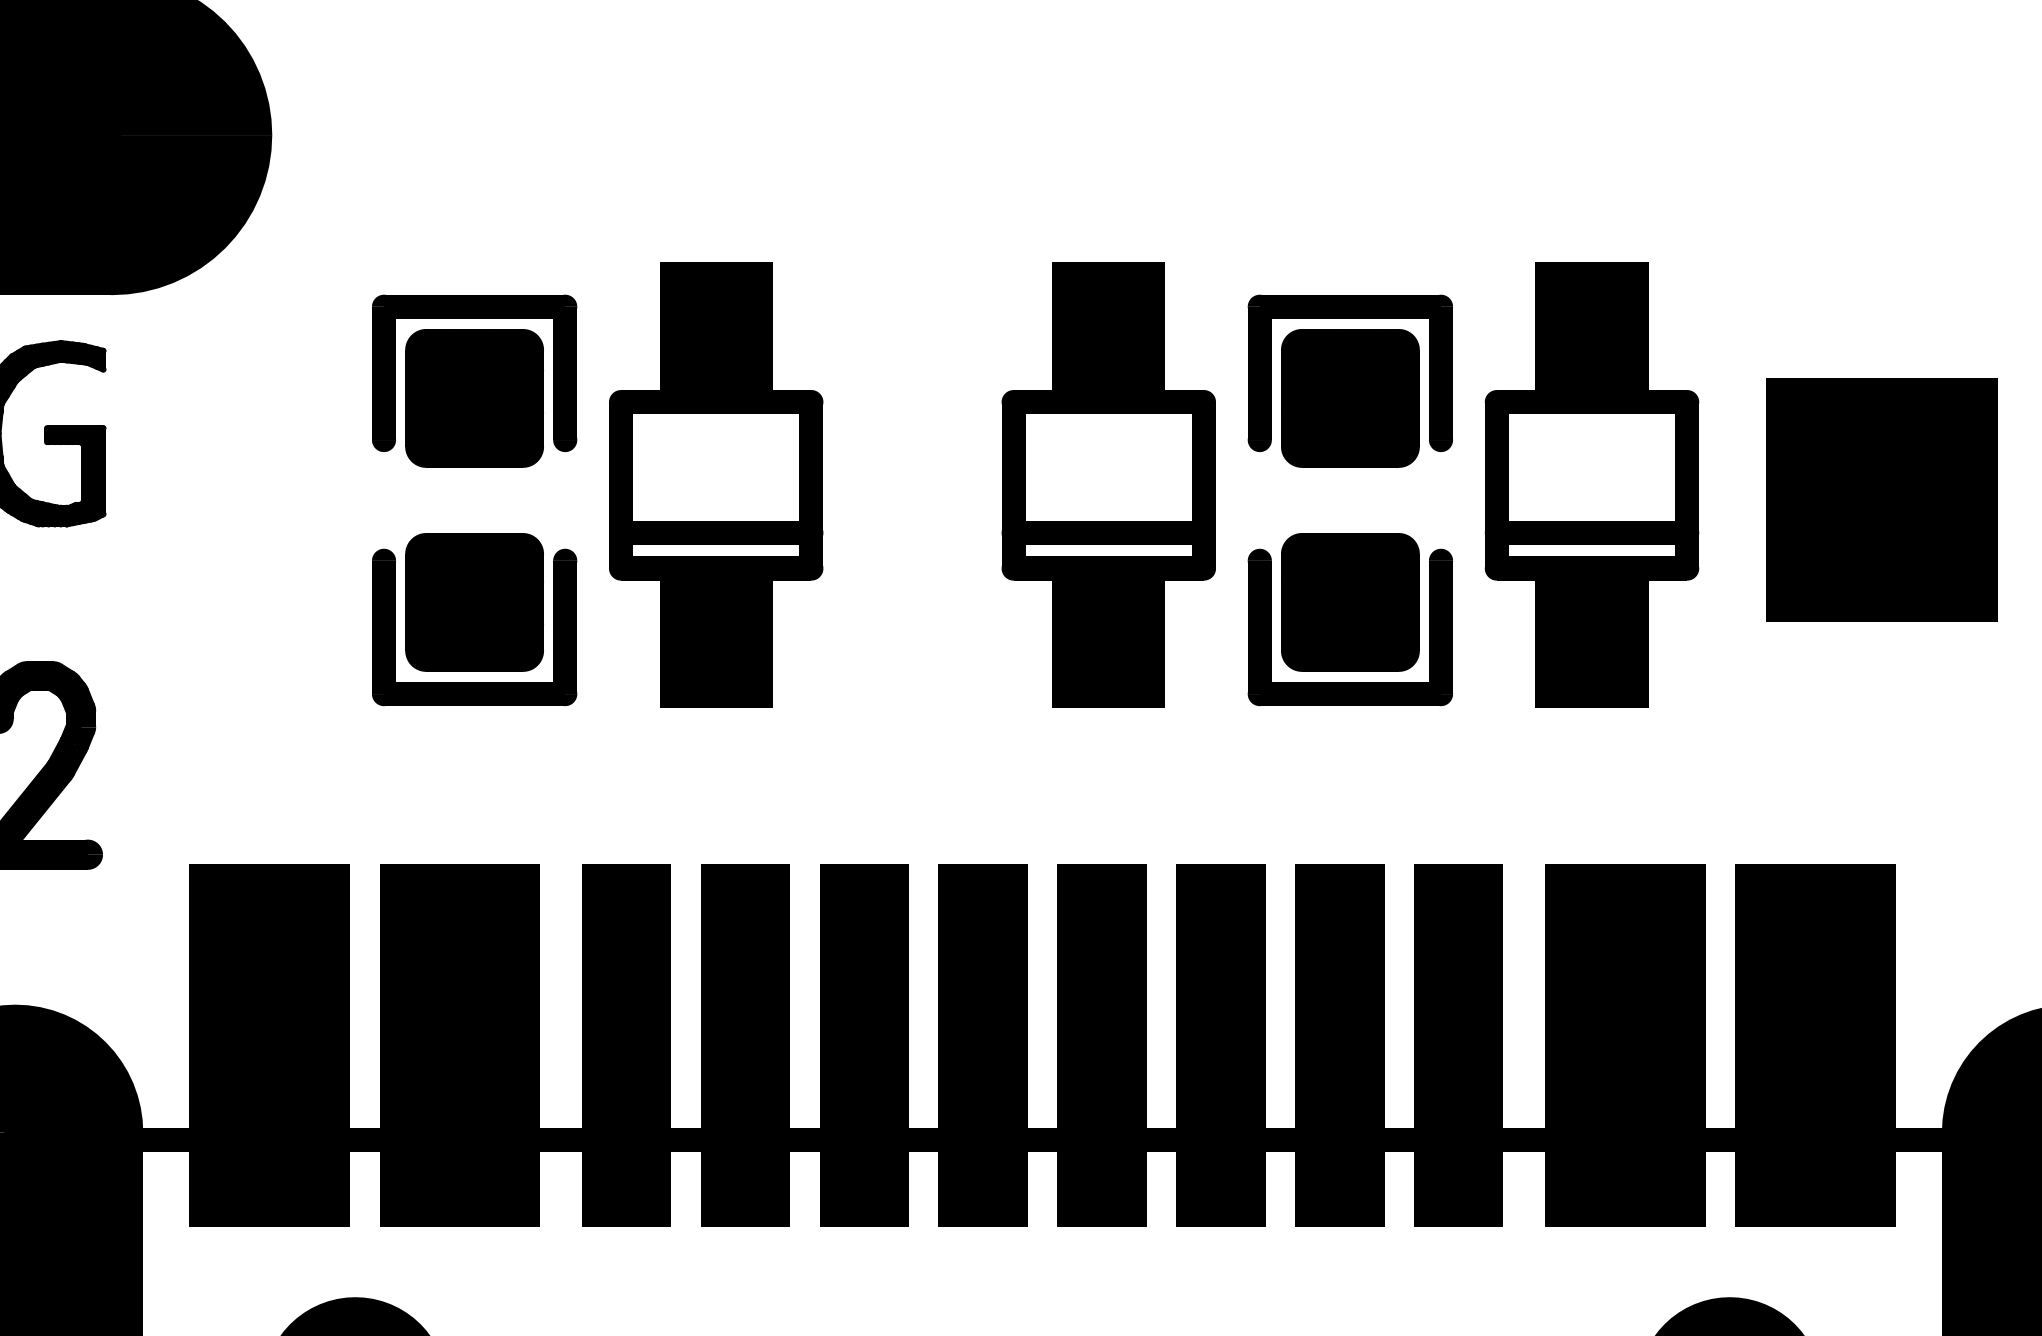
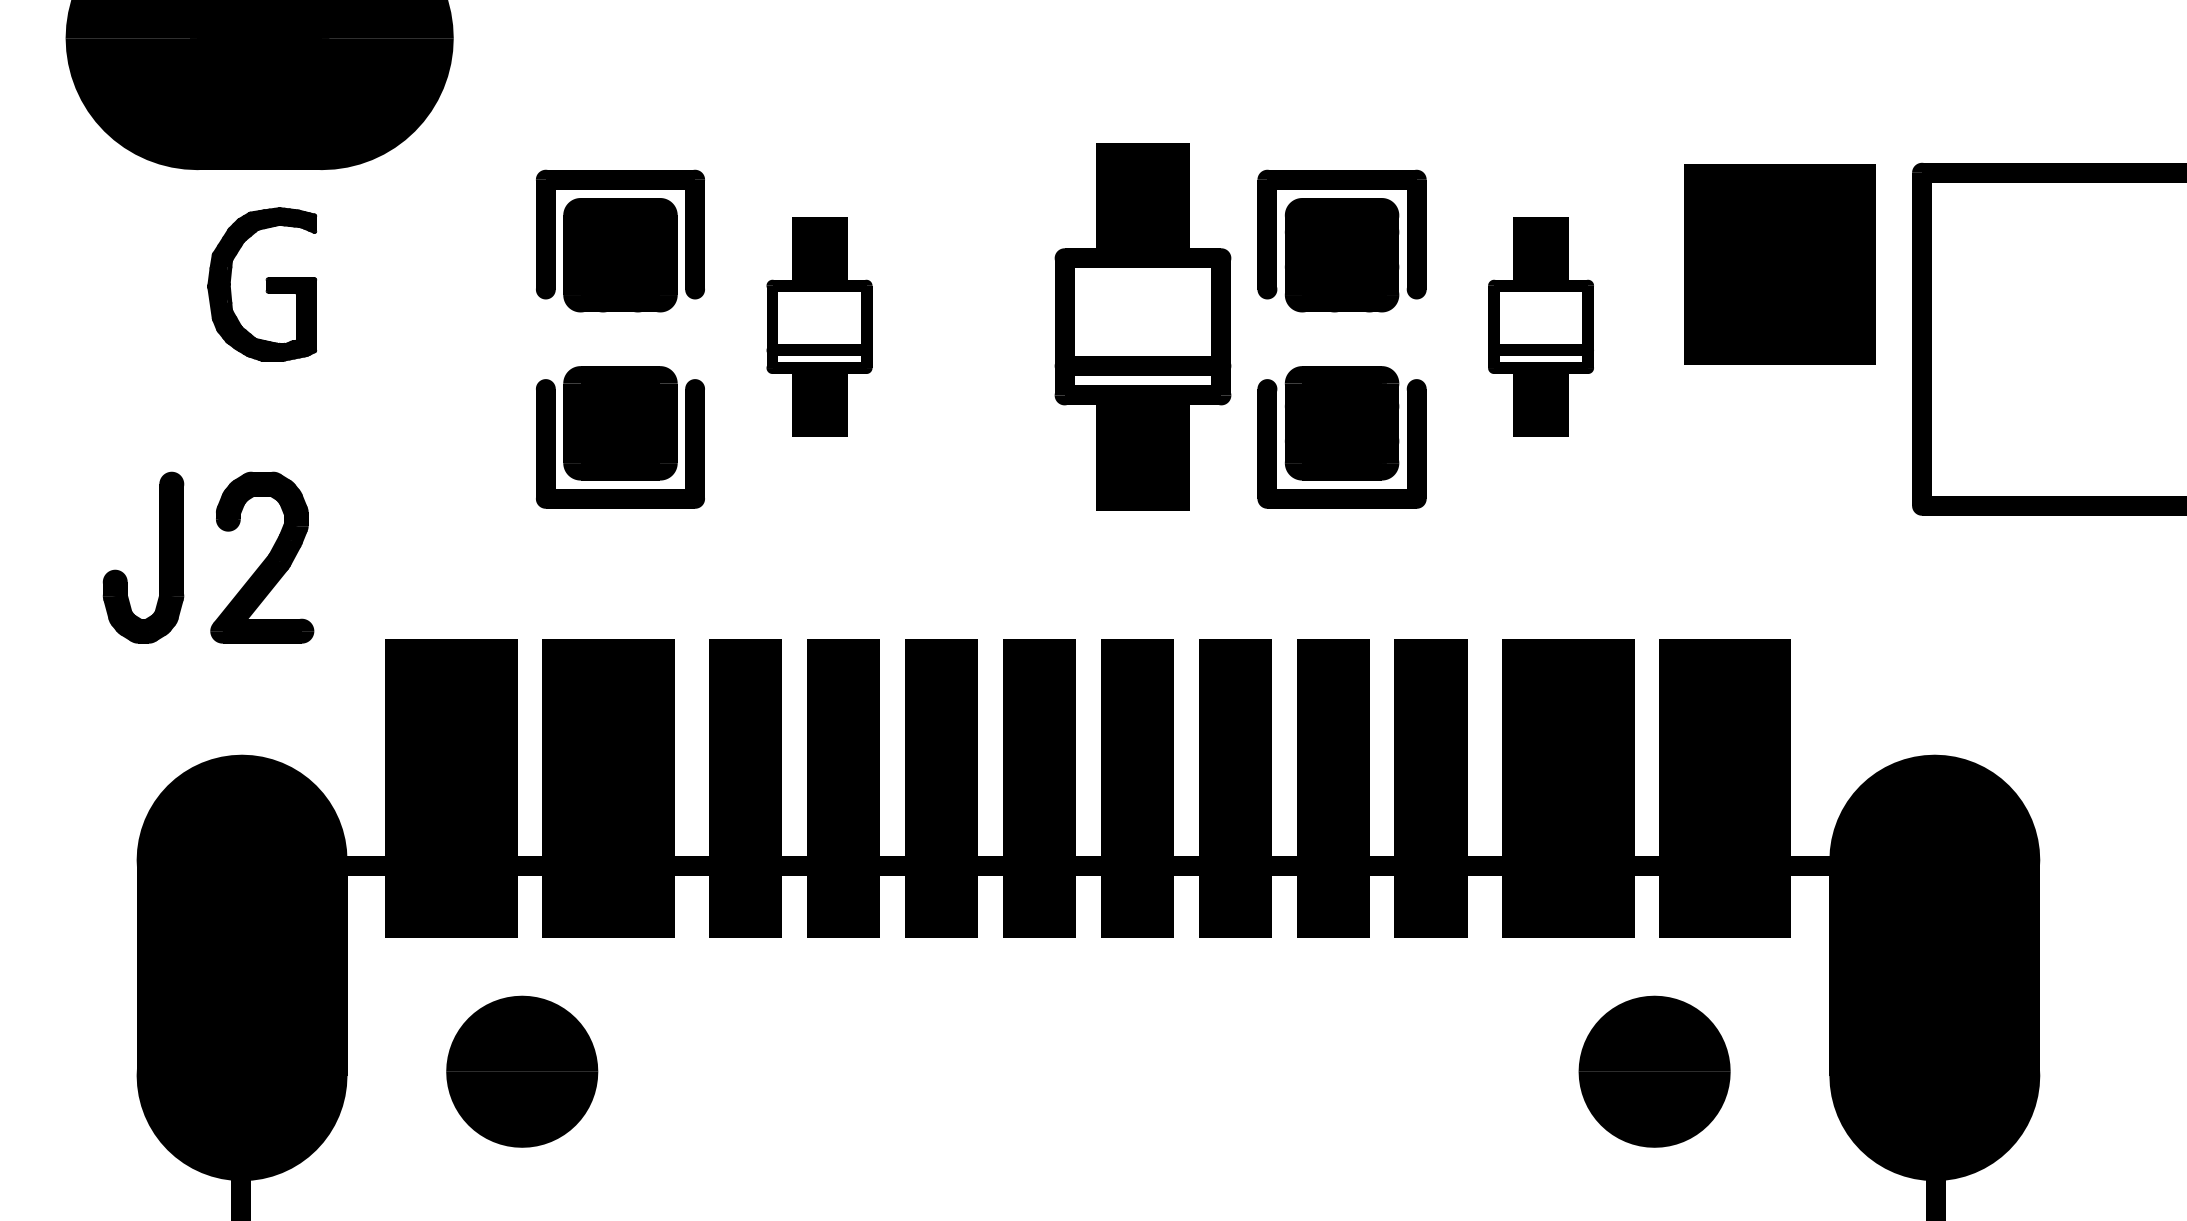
part: (716, 484) -> (819, 326), size x0.6
part: (1591, 484) -> (1540, 326), size x0.6
part: (1881, 500) -> (1779, 264), moved

